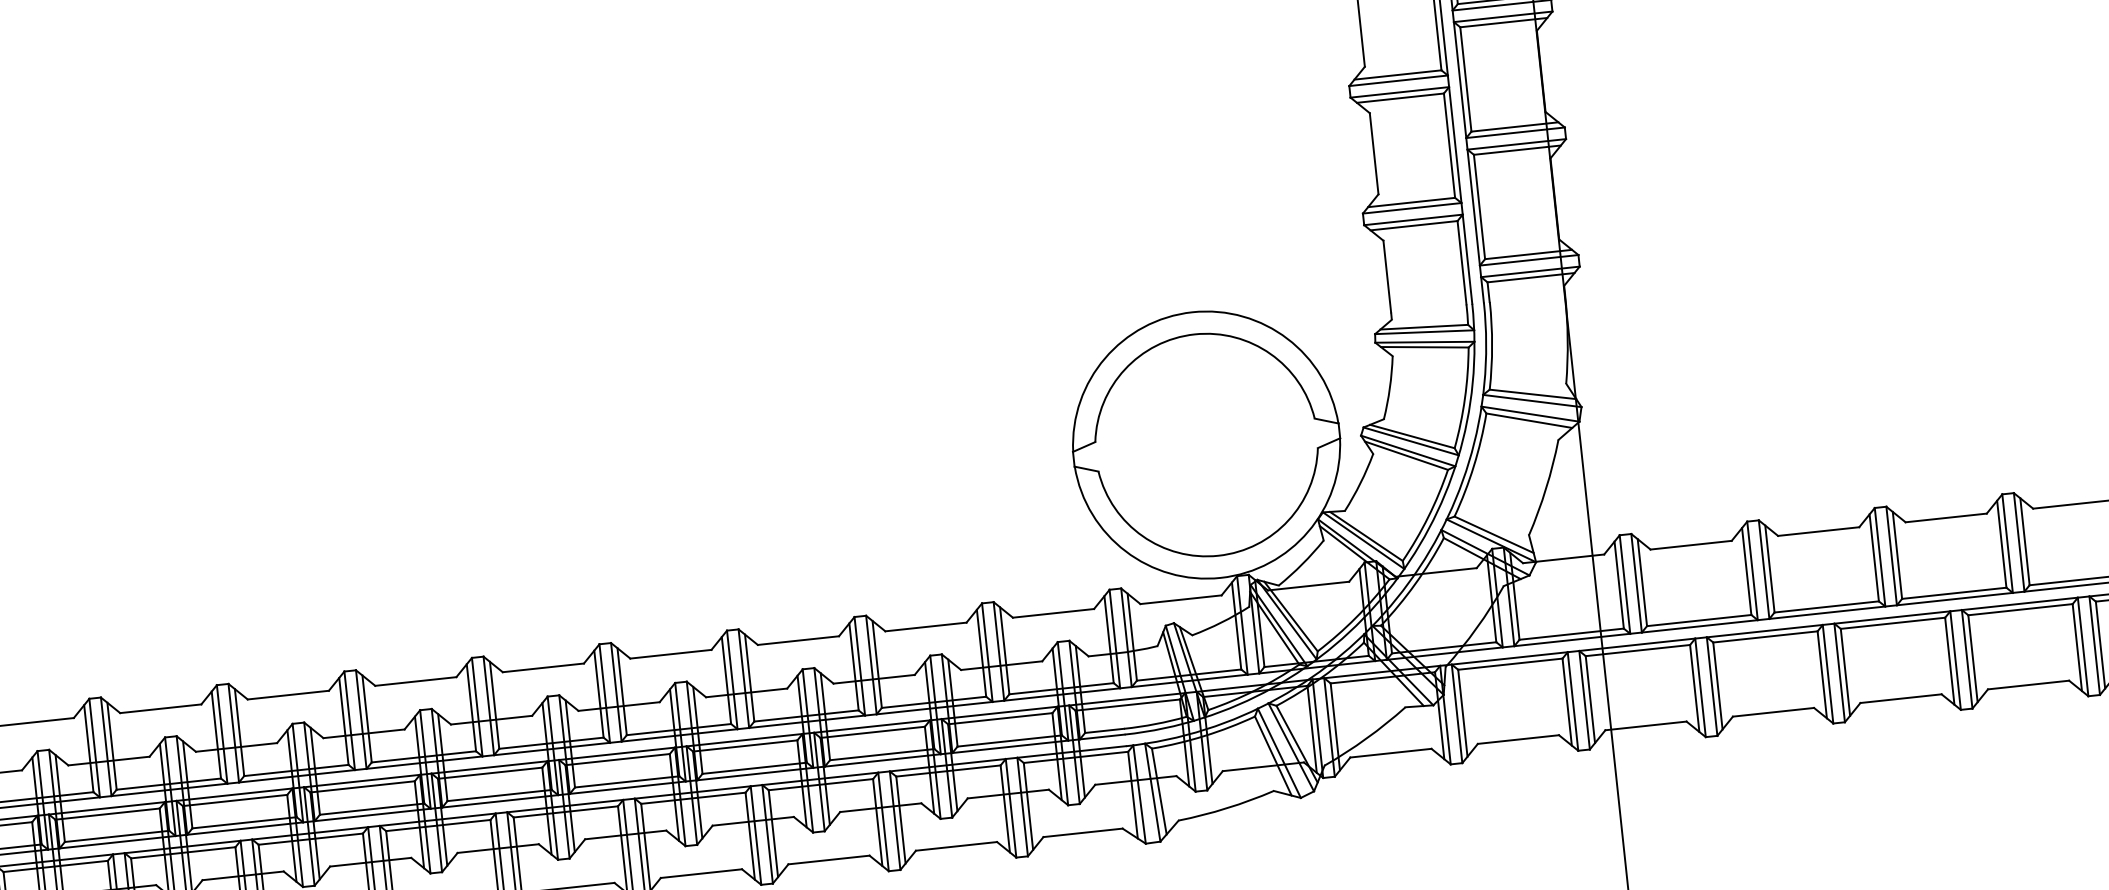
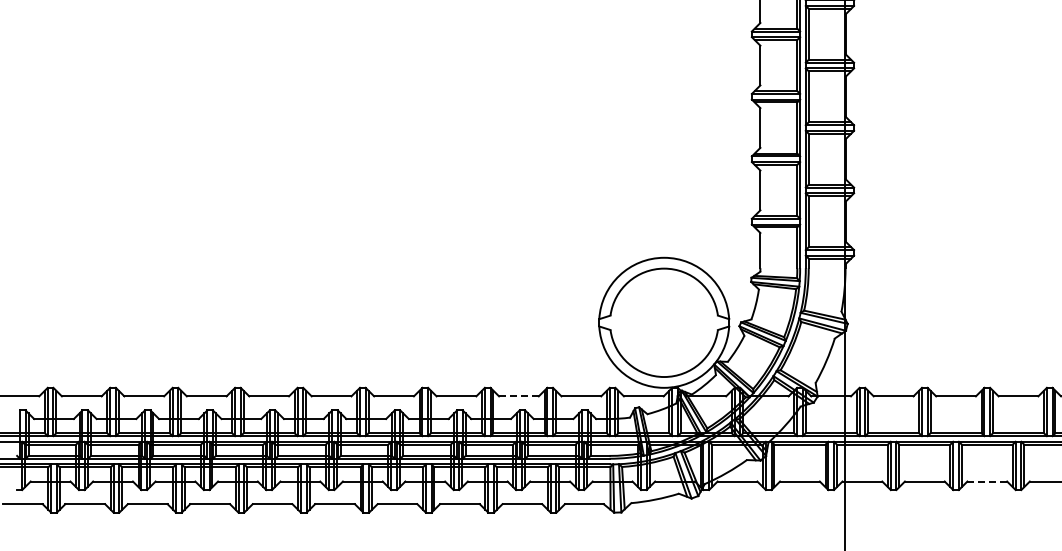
line: (925, 627) -> (518, 396), solid -> dashed
line: (1901, 698) -> (987, 481), solid -> dashed

